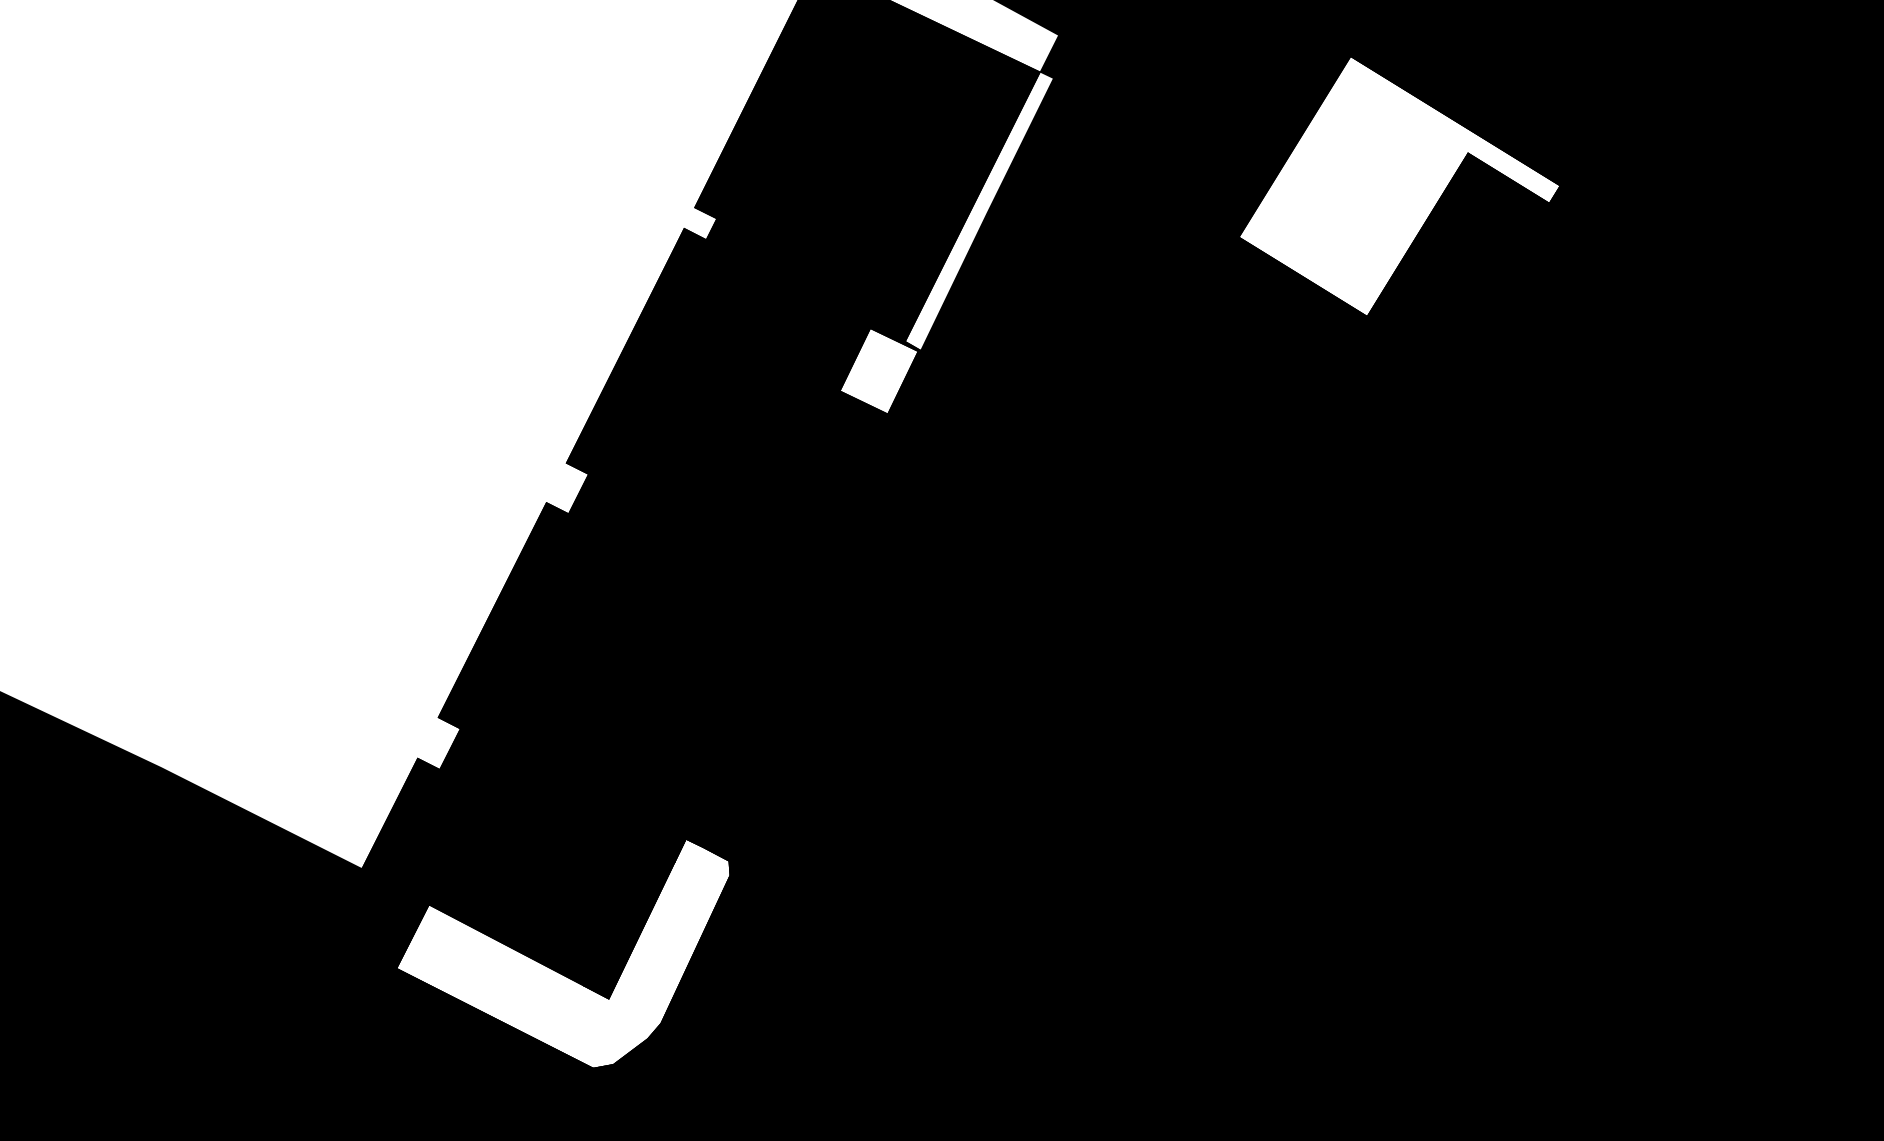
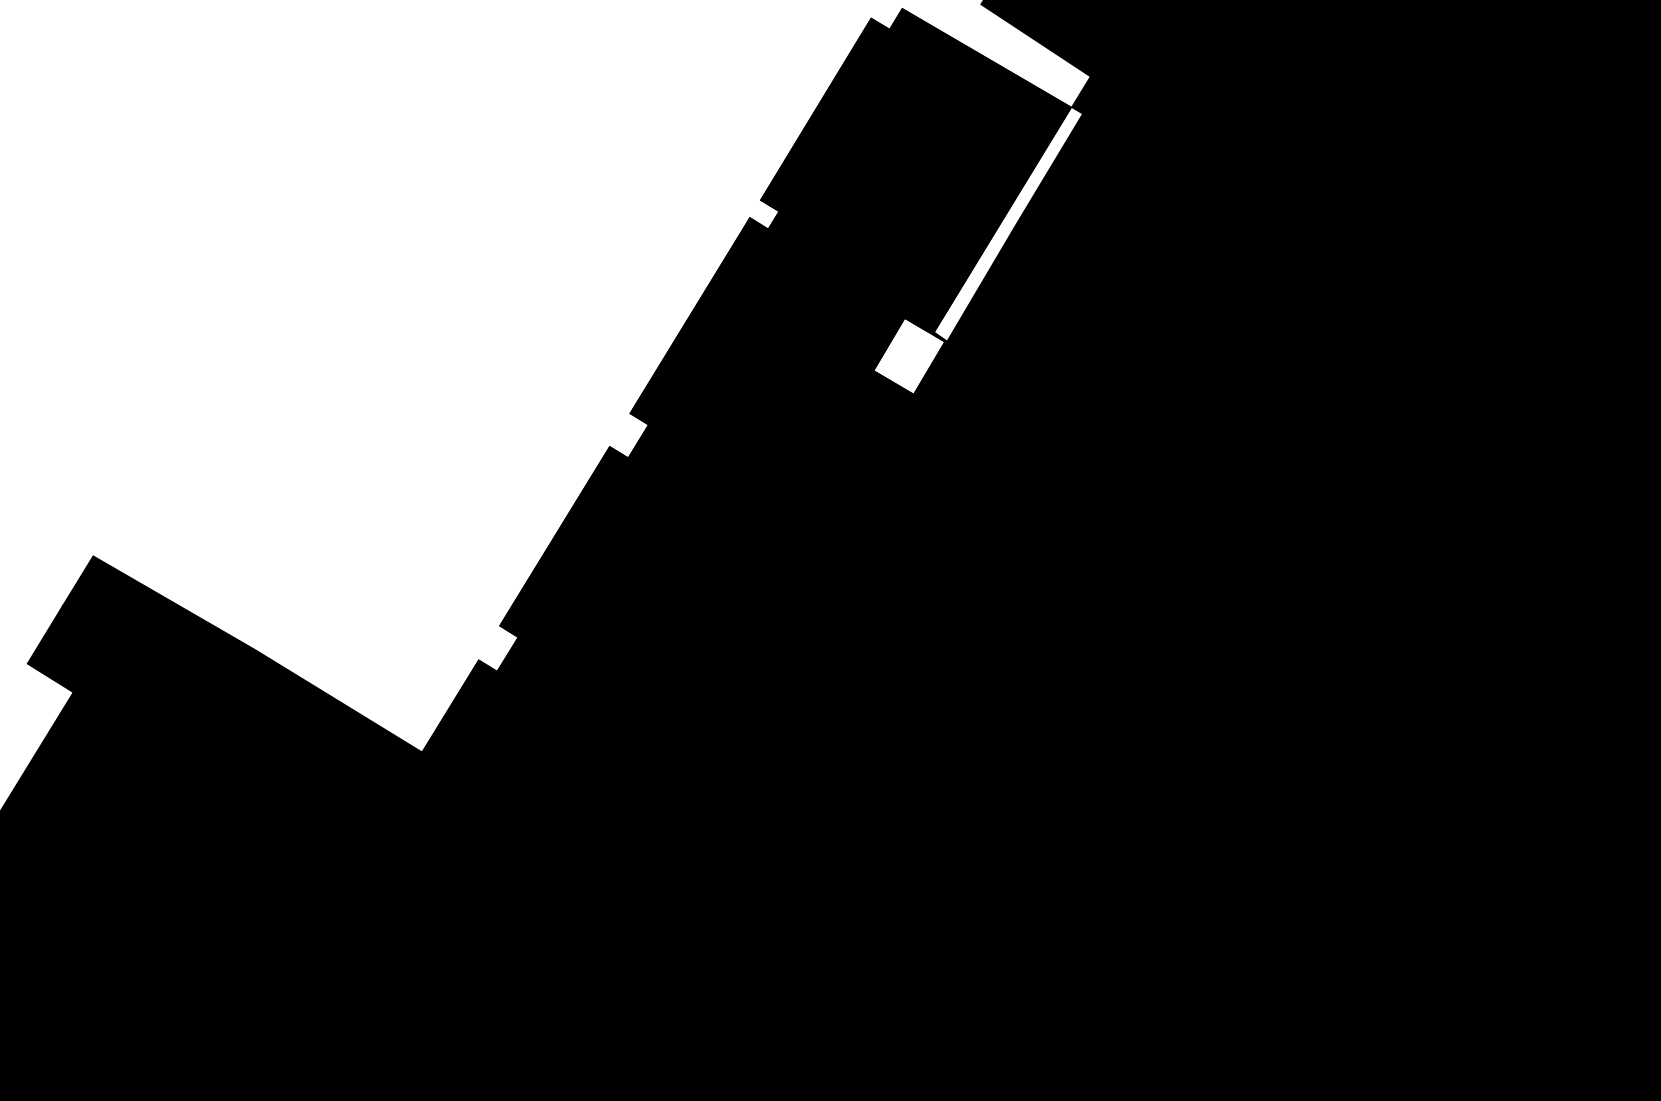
fill: (1396, 182) -> (1374, 229), added
fill: (566, 959) -> (593, 846), added

